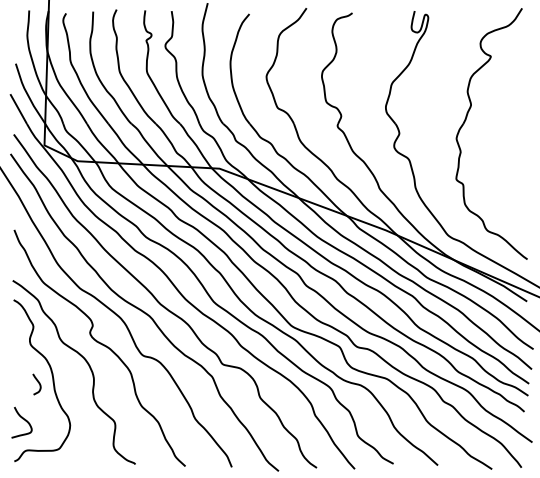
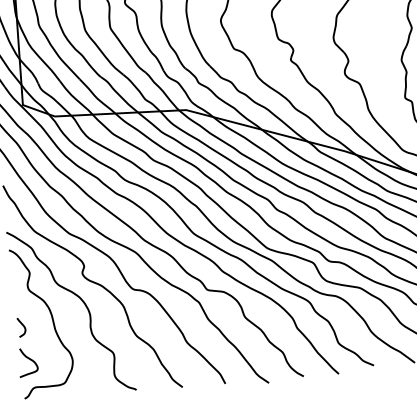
curve: (37, 382) -> (22, 325), moved

